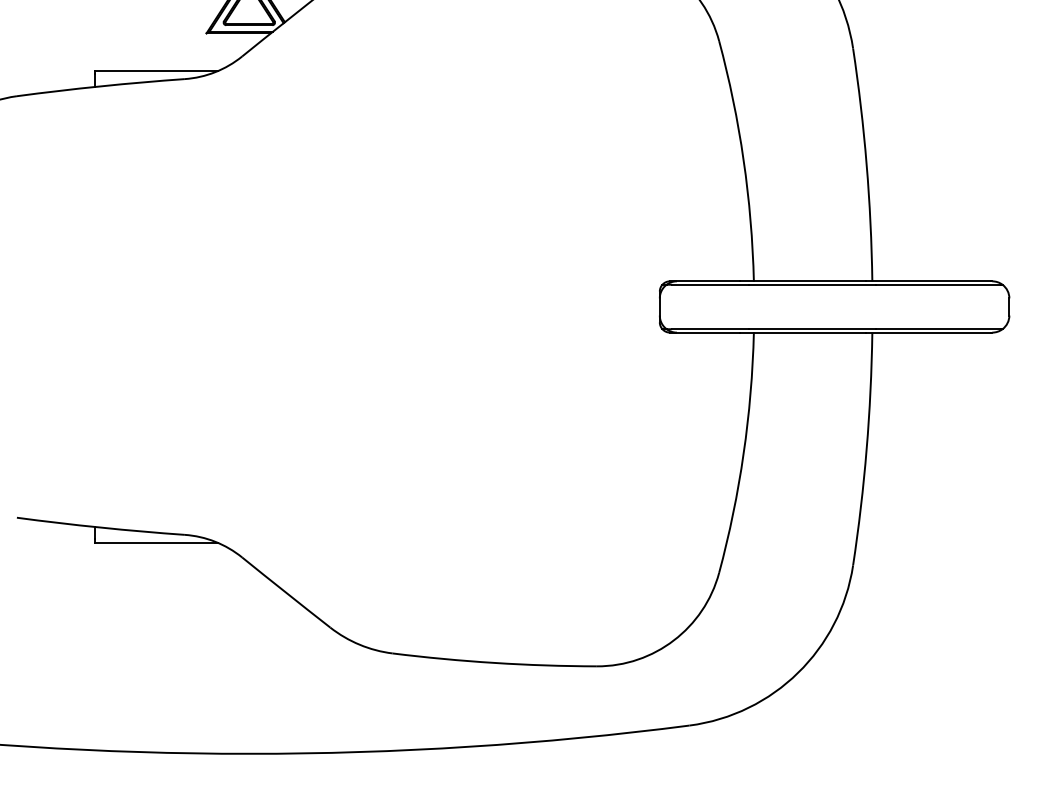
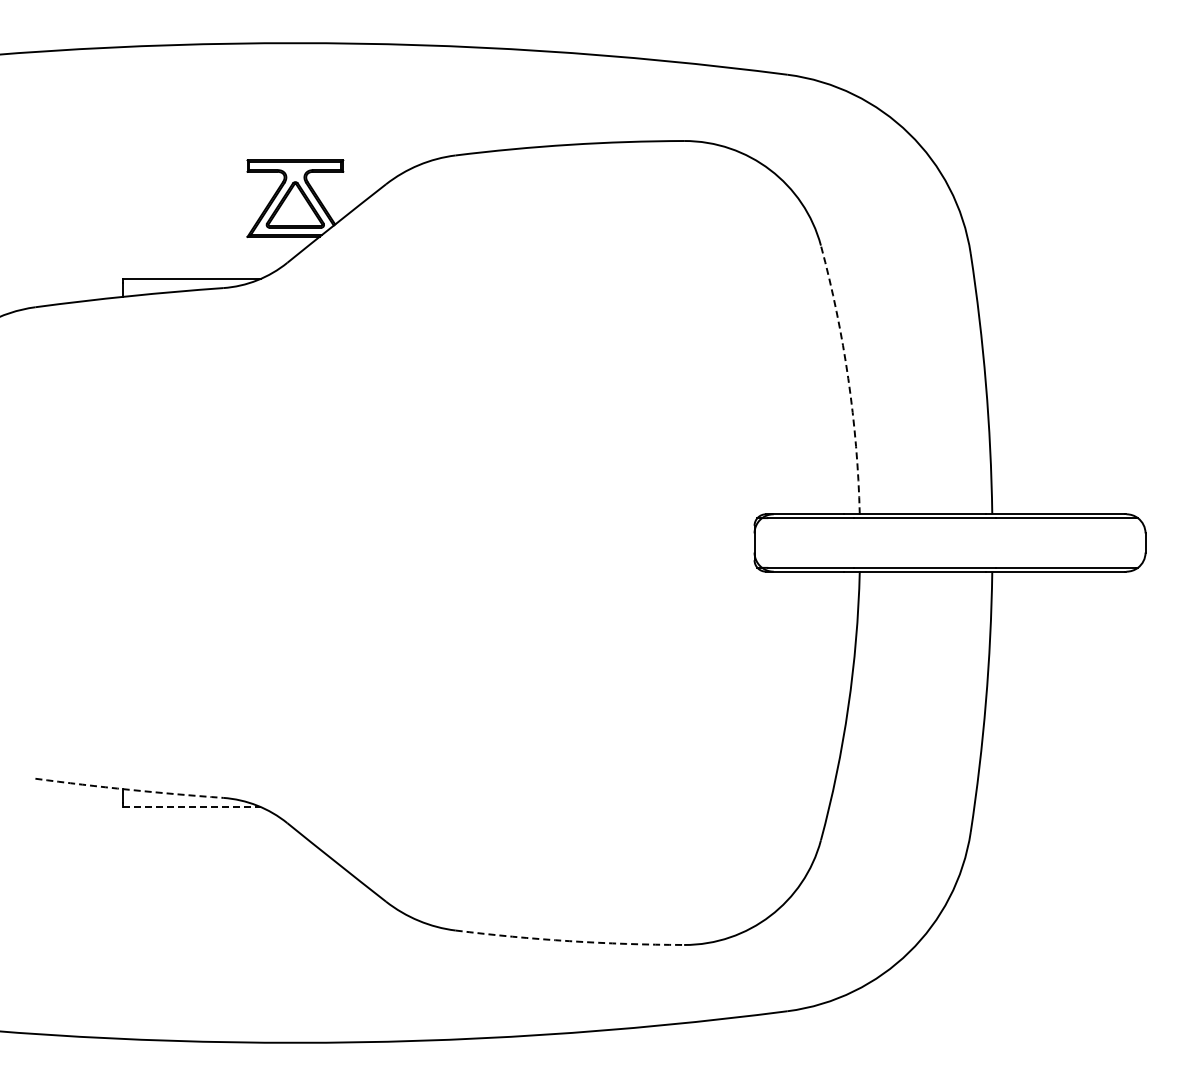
arc: (743, 159) -> (848, 378), solid -> dashed
arc: (101, 527) -> (129, 789), solid -> dashed
line: (156, 543) -> (191, 807), solid -> dashed
arc: (494, 663) -> (569, 941), solid -> dashed

